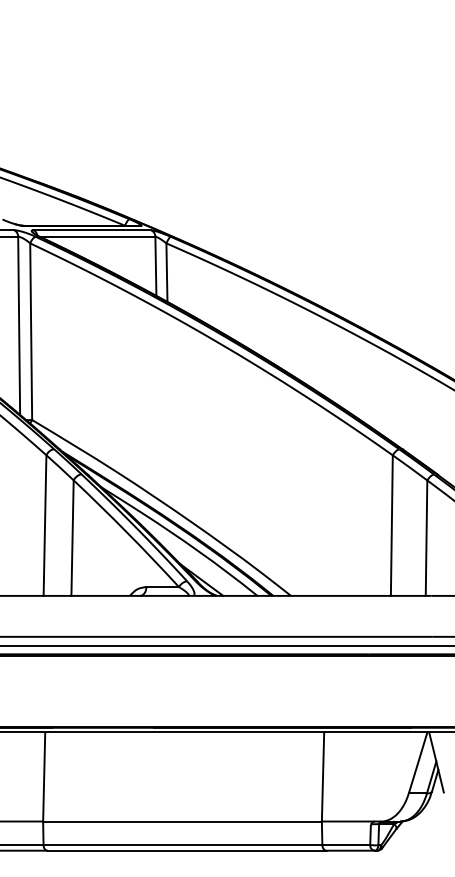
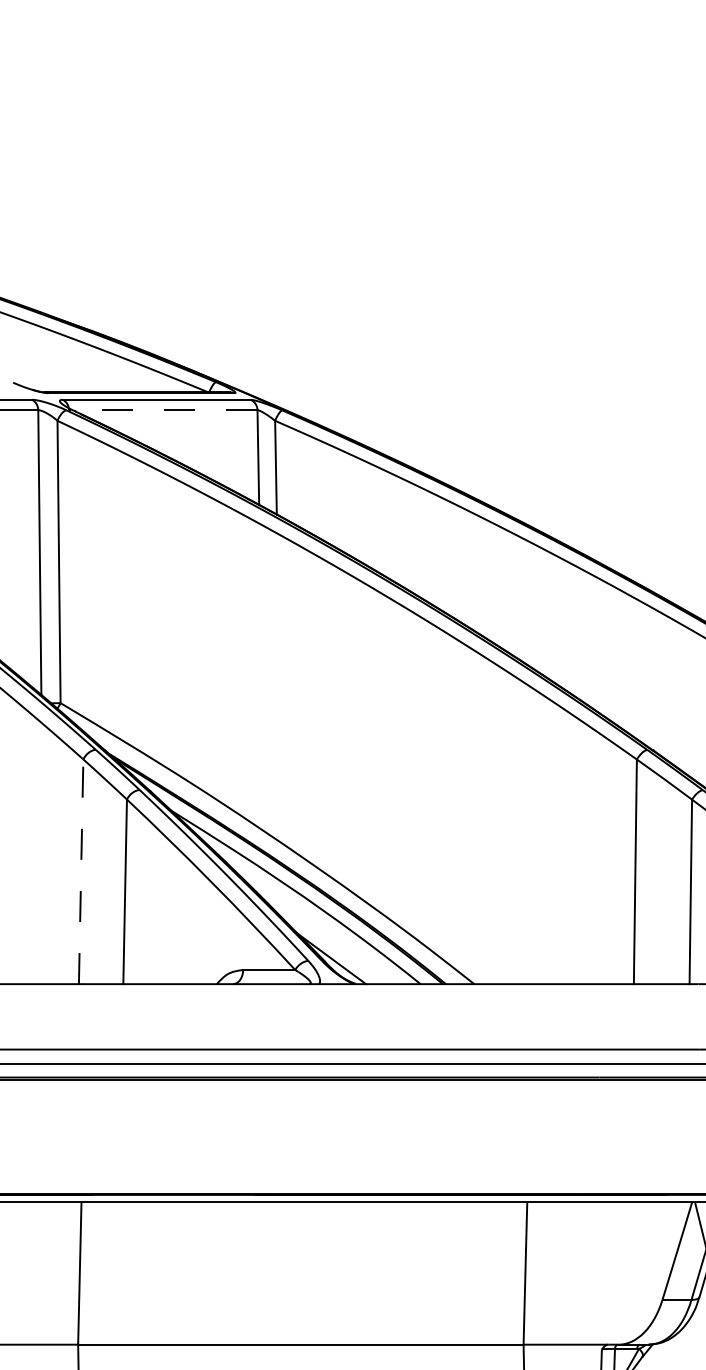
line: (96, 236) -> (163, 409), solid -> dashed
line: (45, 525) -> (81, 871), solid -> dashed

